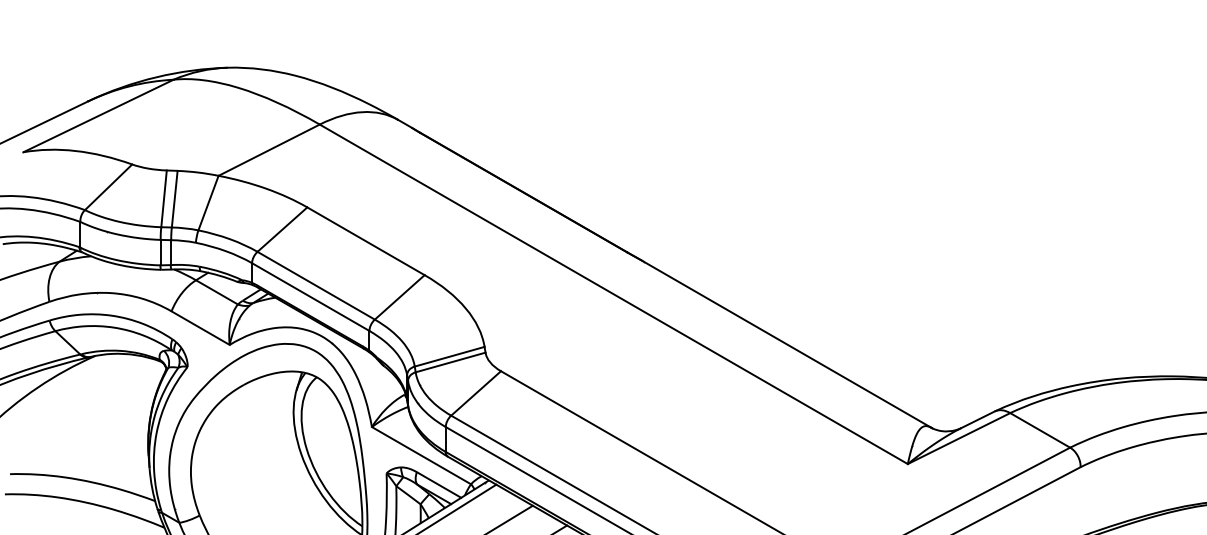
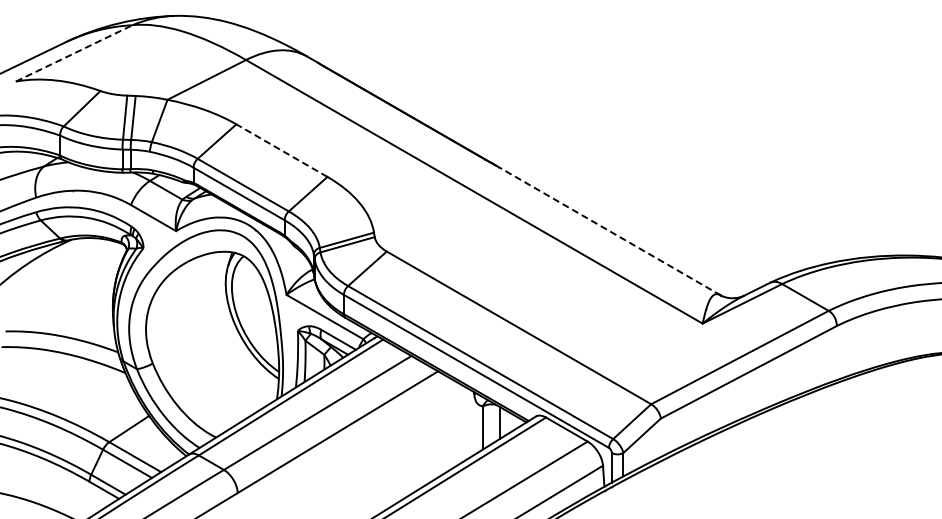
line: (98, 116) -> (74, 53), solid -> dashed
line: (365, 241) -> (281, 150), solid -> dashed
line: (787, 345) -> (609, 231), solid -> dashed

